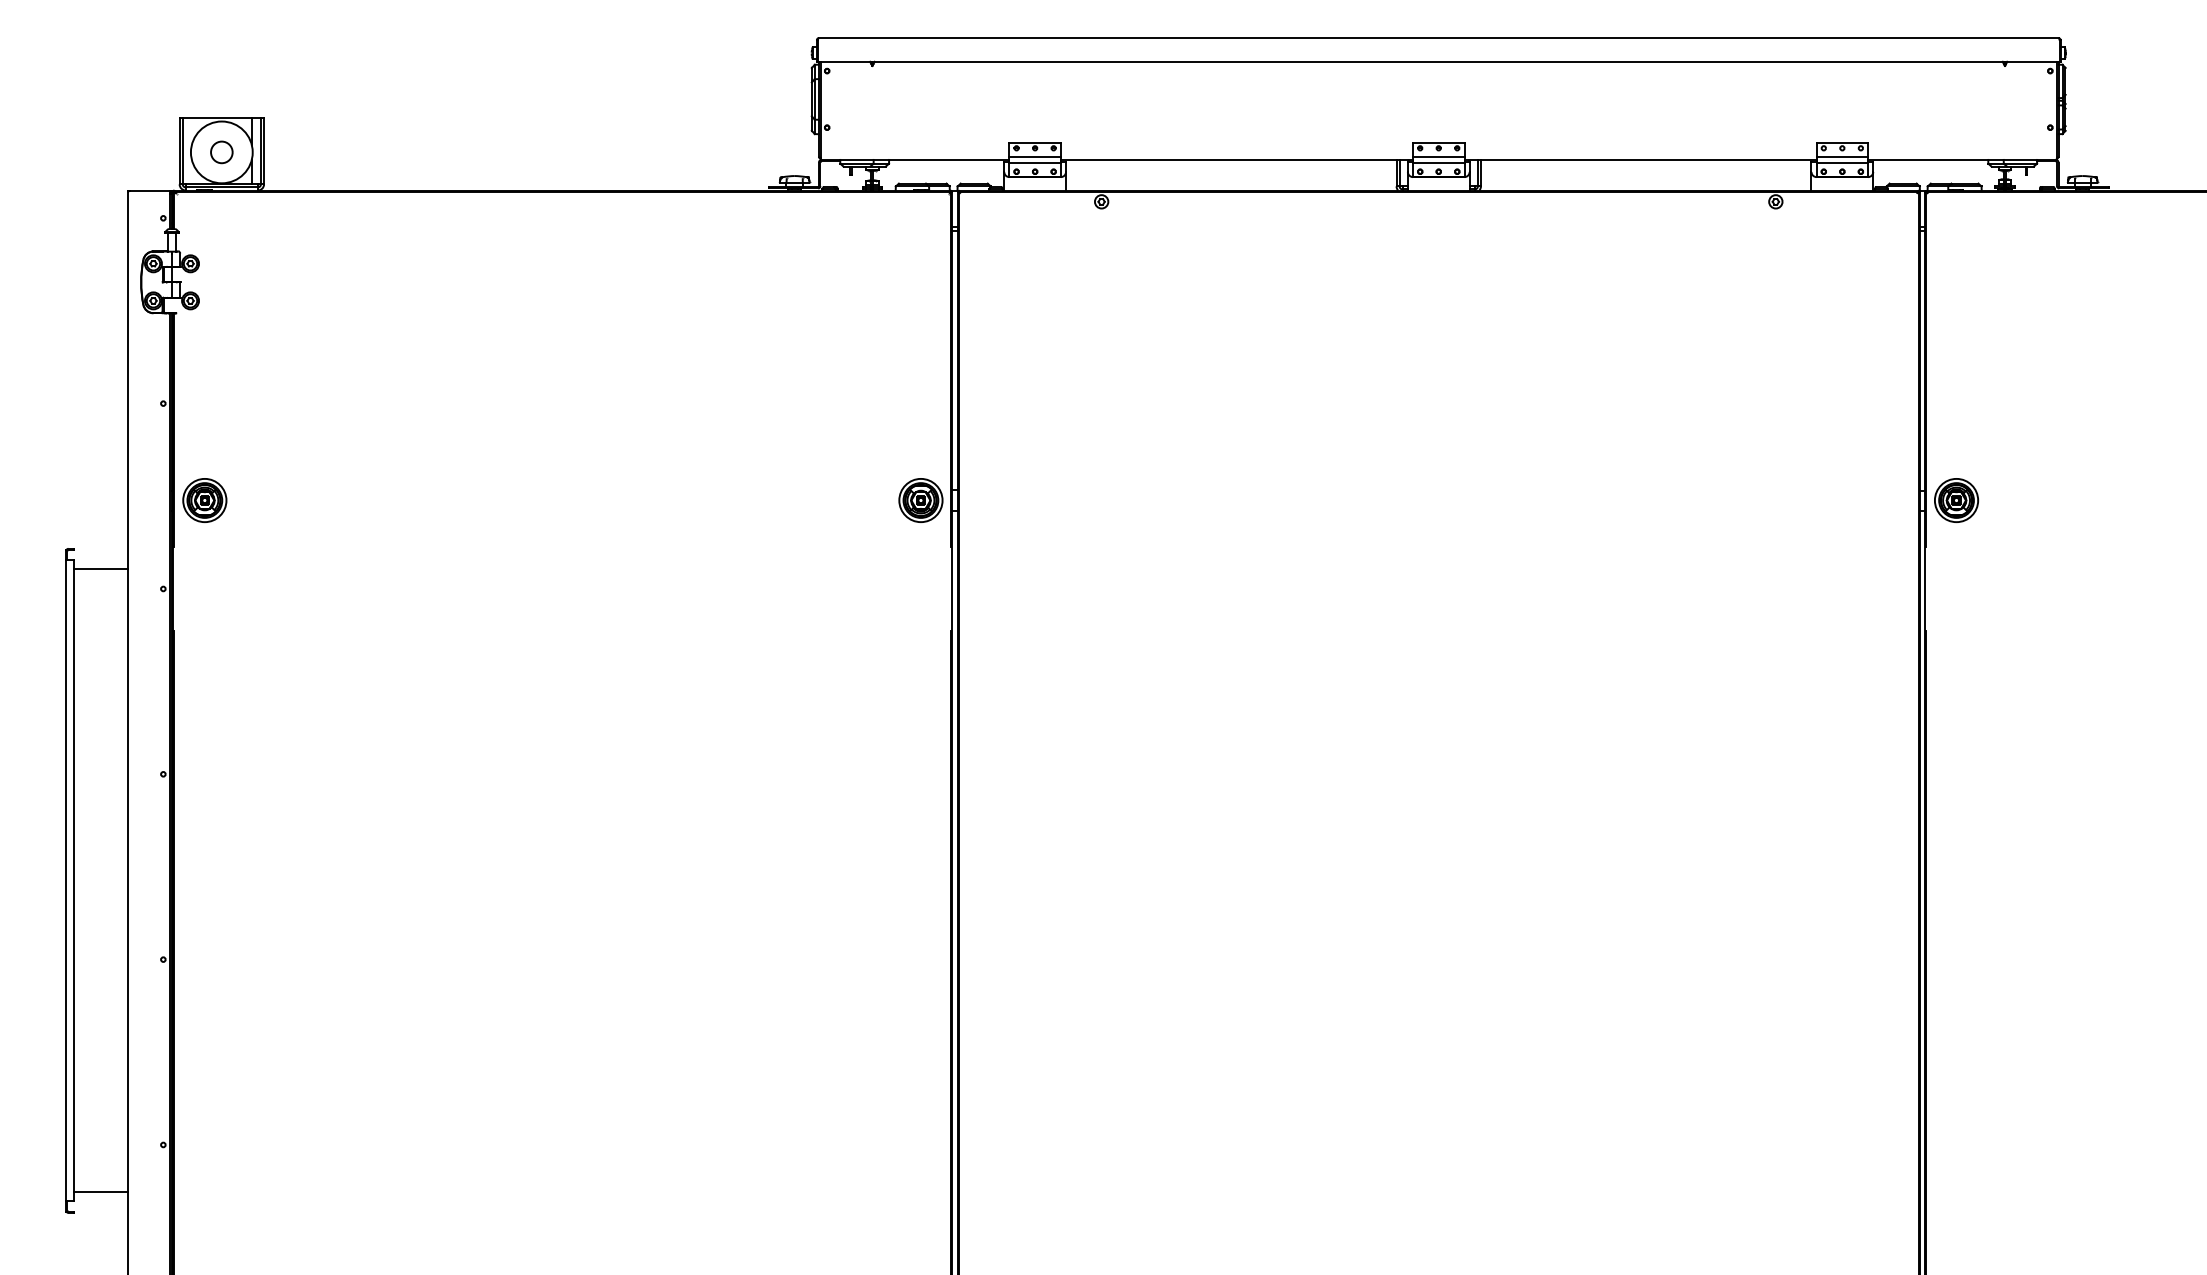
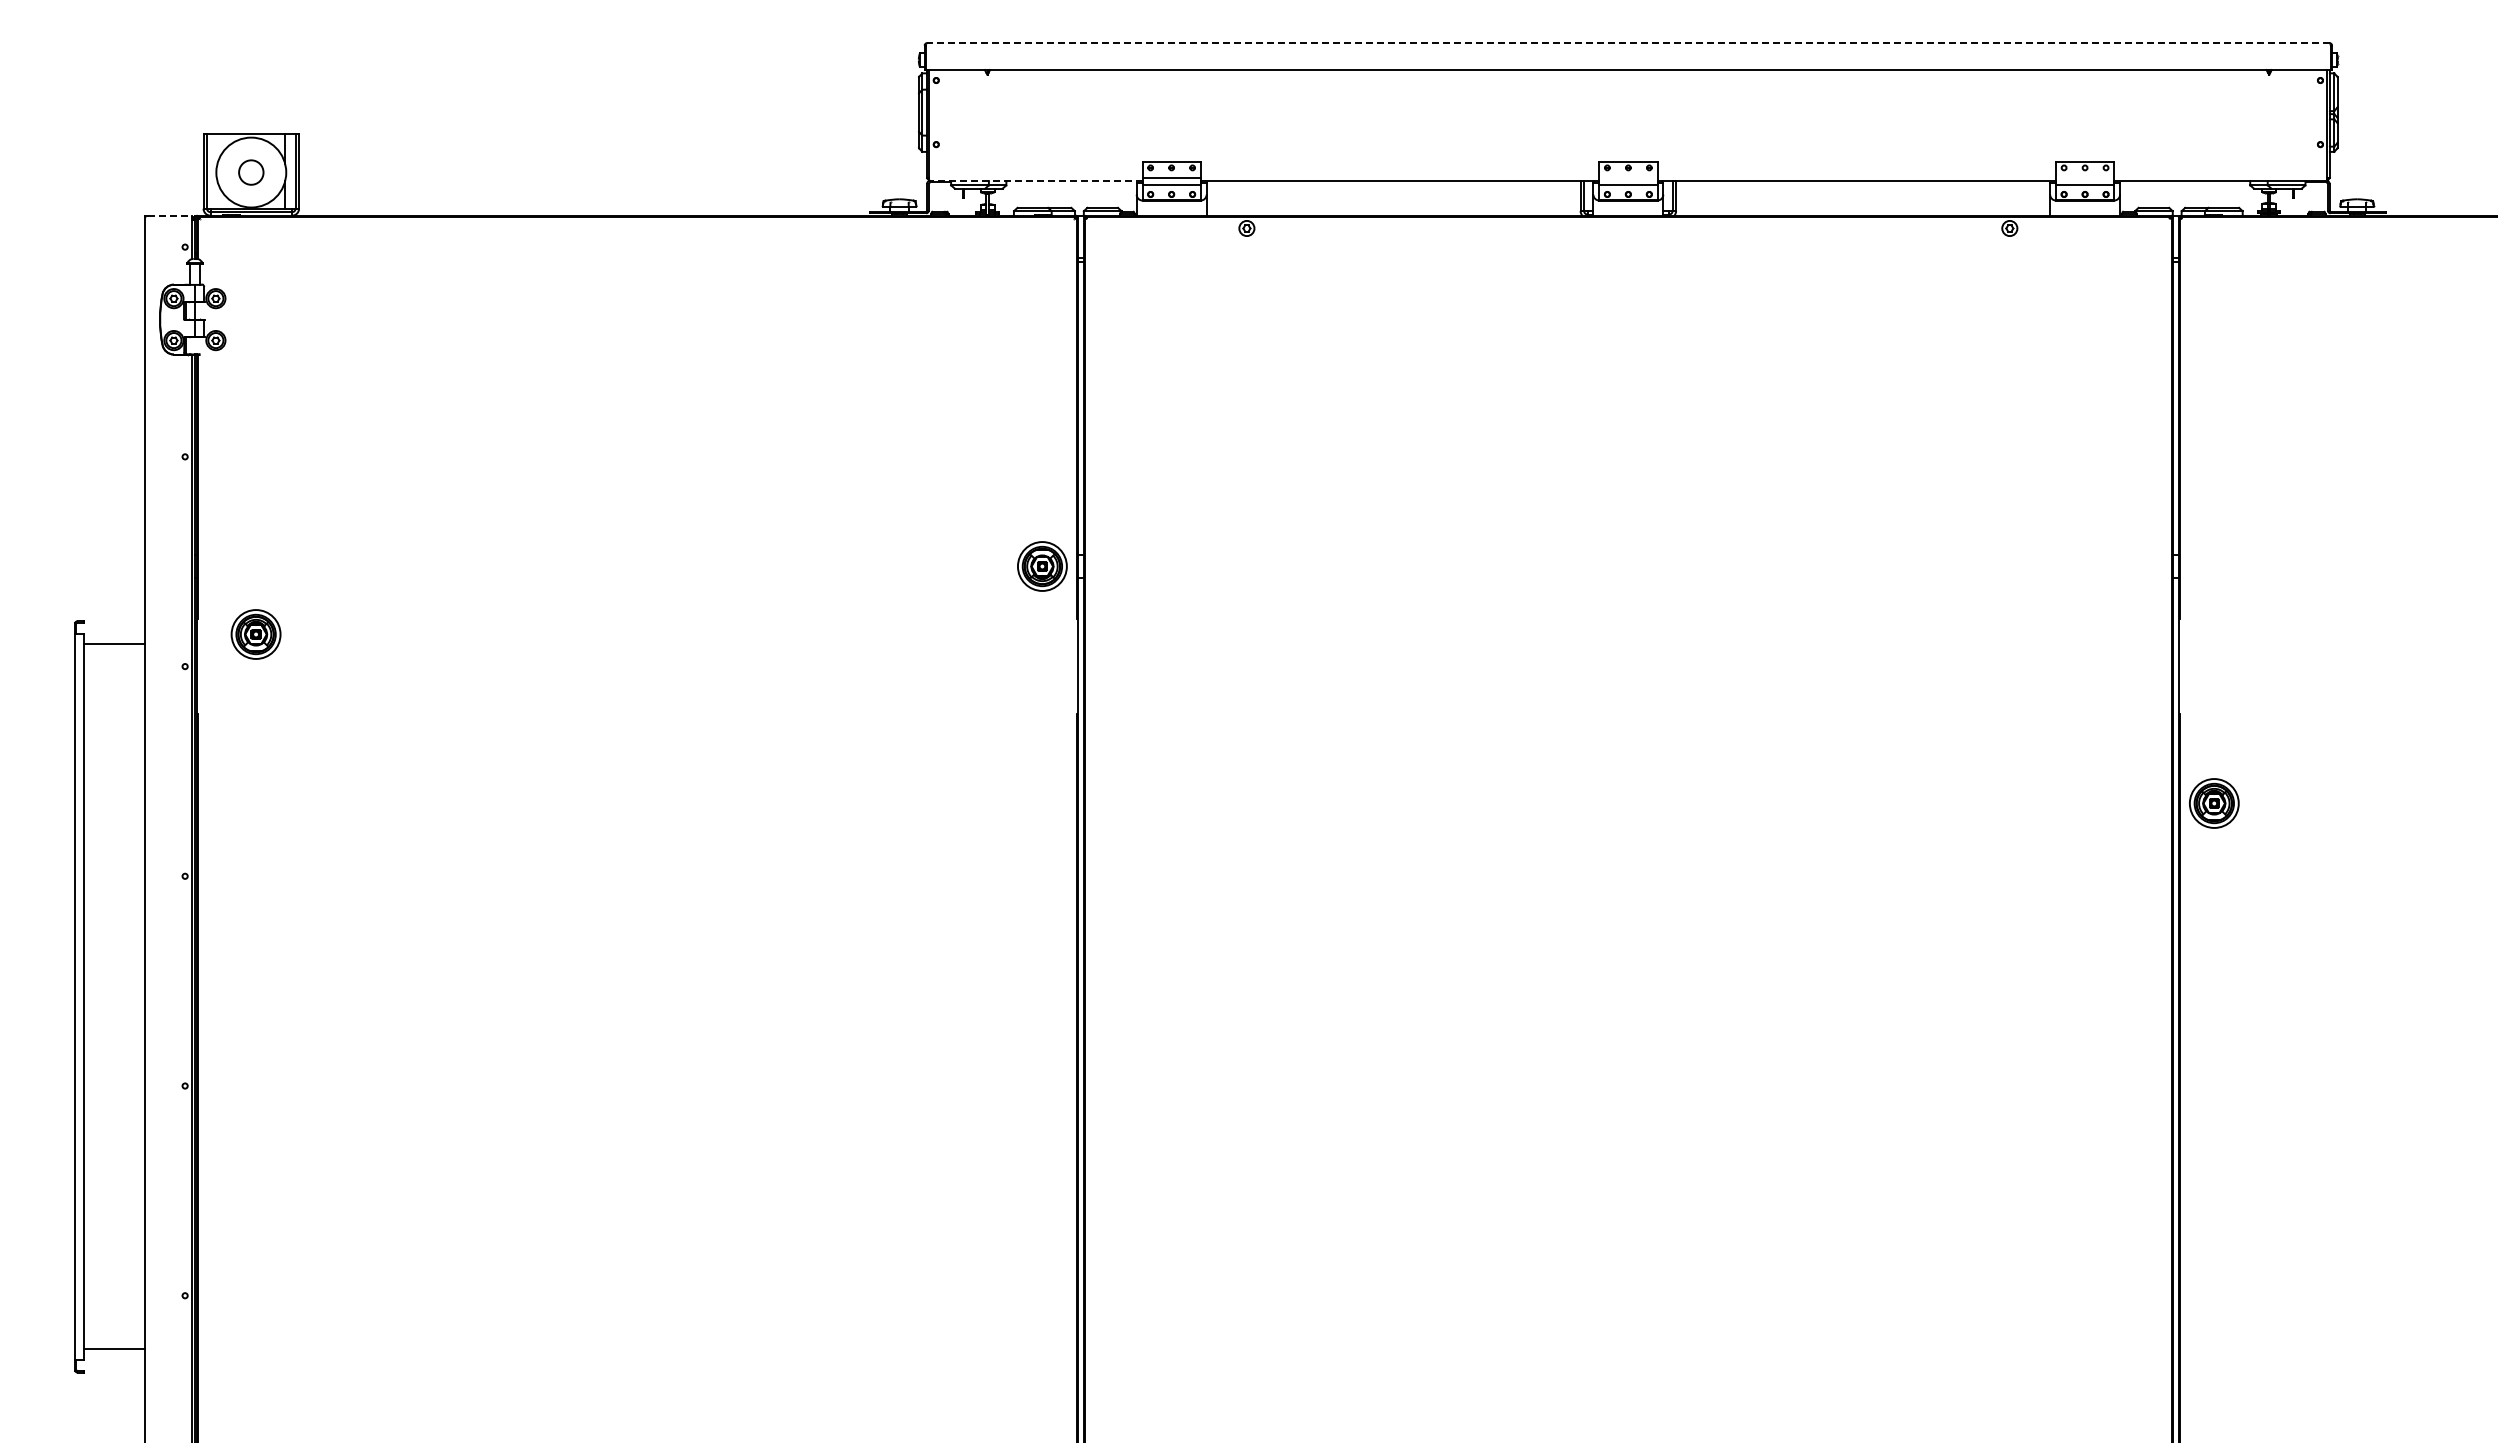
line: (1437, 38) -> (1627, 43), solid -> dashed
line: (1438, 156) -> (1628, 177), removed
line: (1841, 156) -> (2084, 177), removed
line: (914, 159) -> (1035, 180), solid -> dashed
line: (150, 190) -> (170, 215), solid -> dashed
part: (204, 500) -> (255, 634), moved
part: (1956, 500) -> (2214, 803), moved

